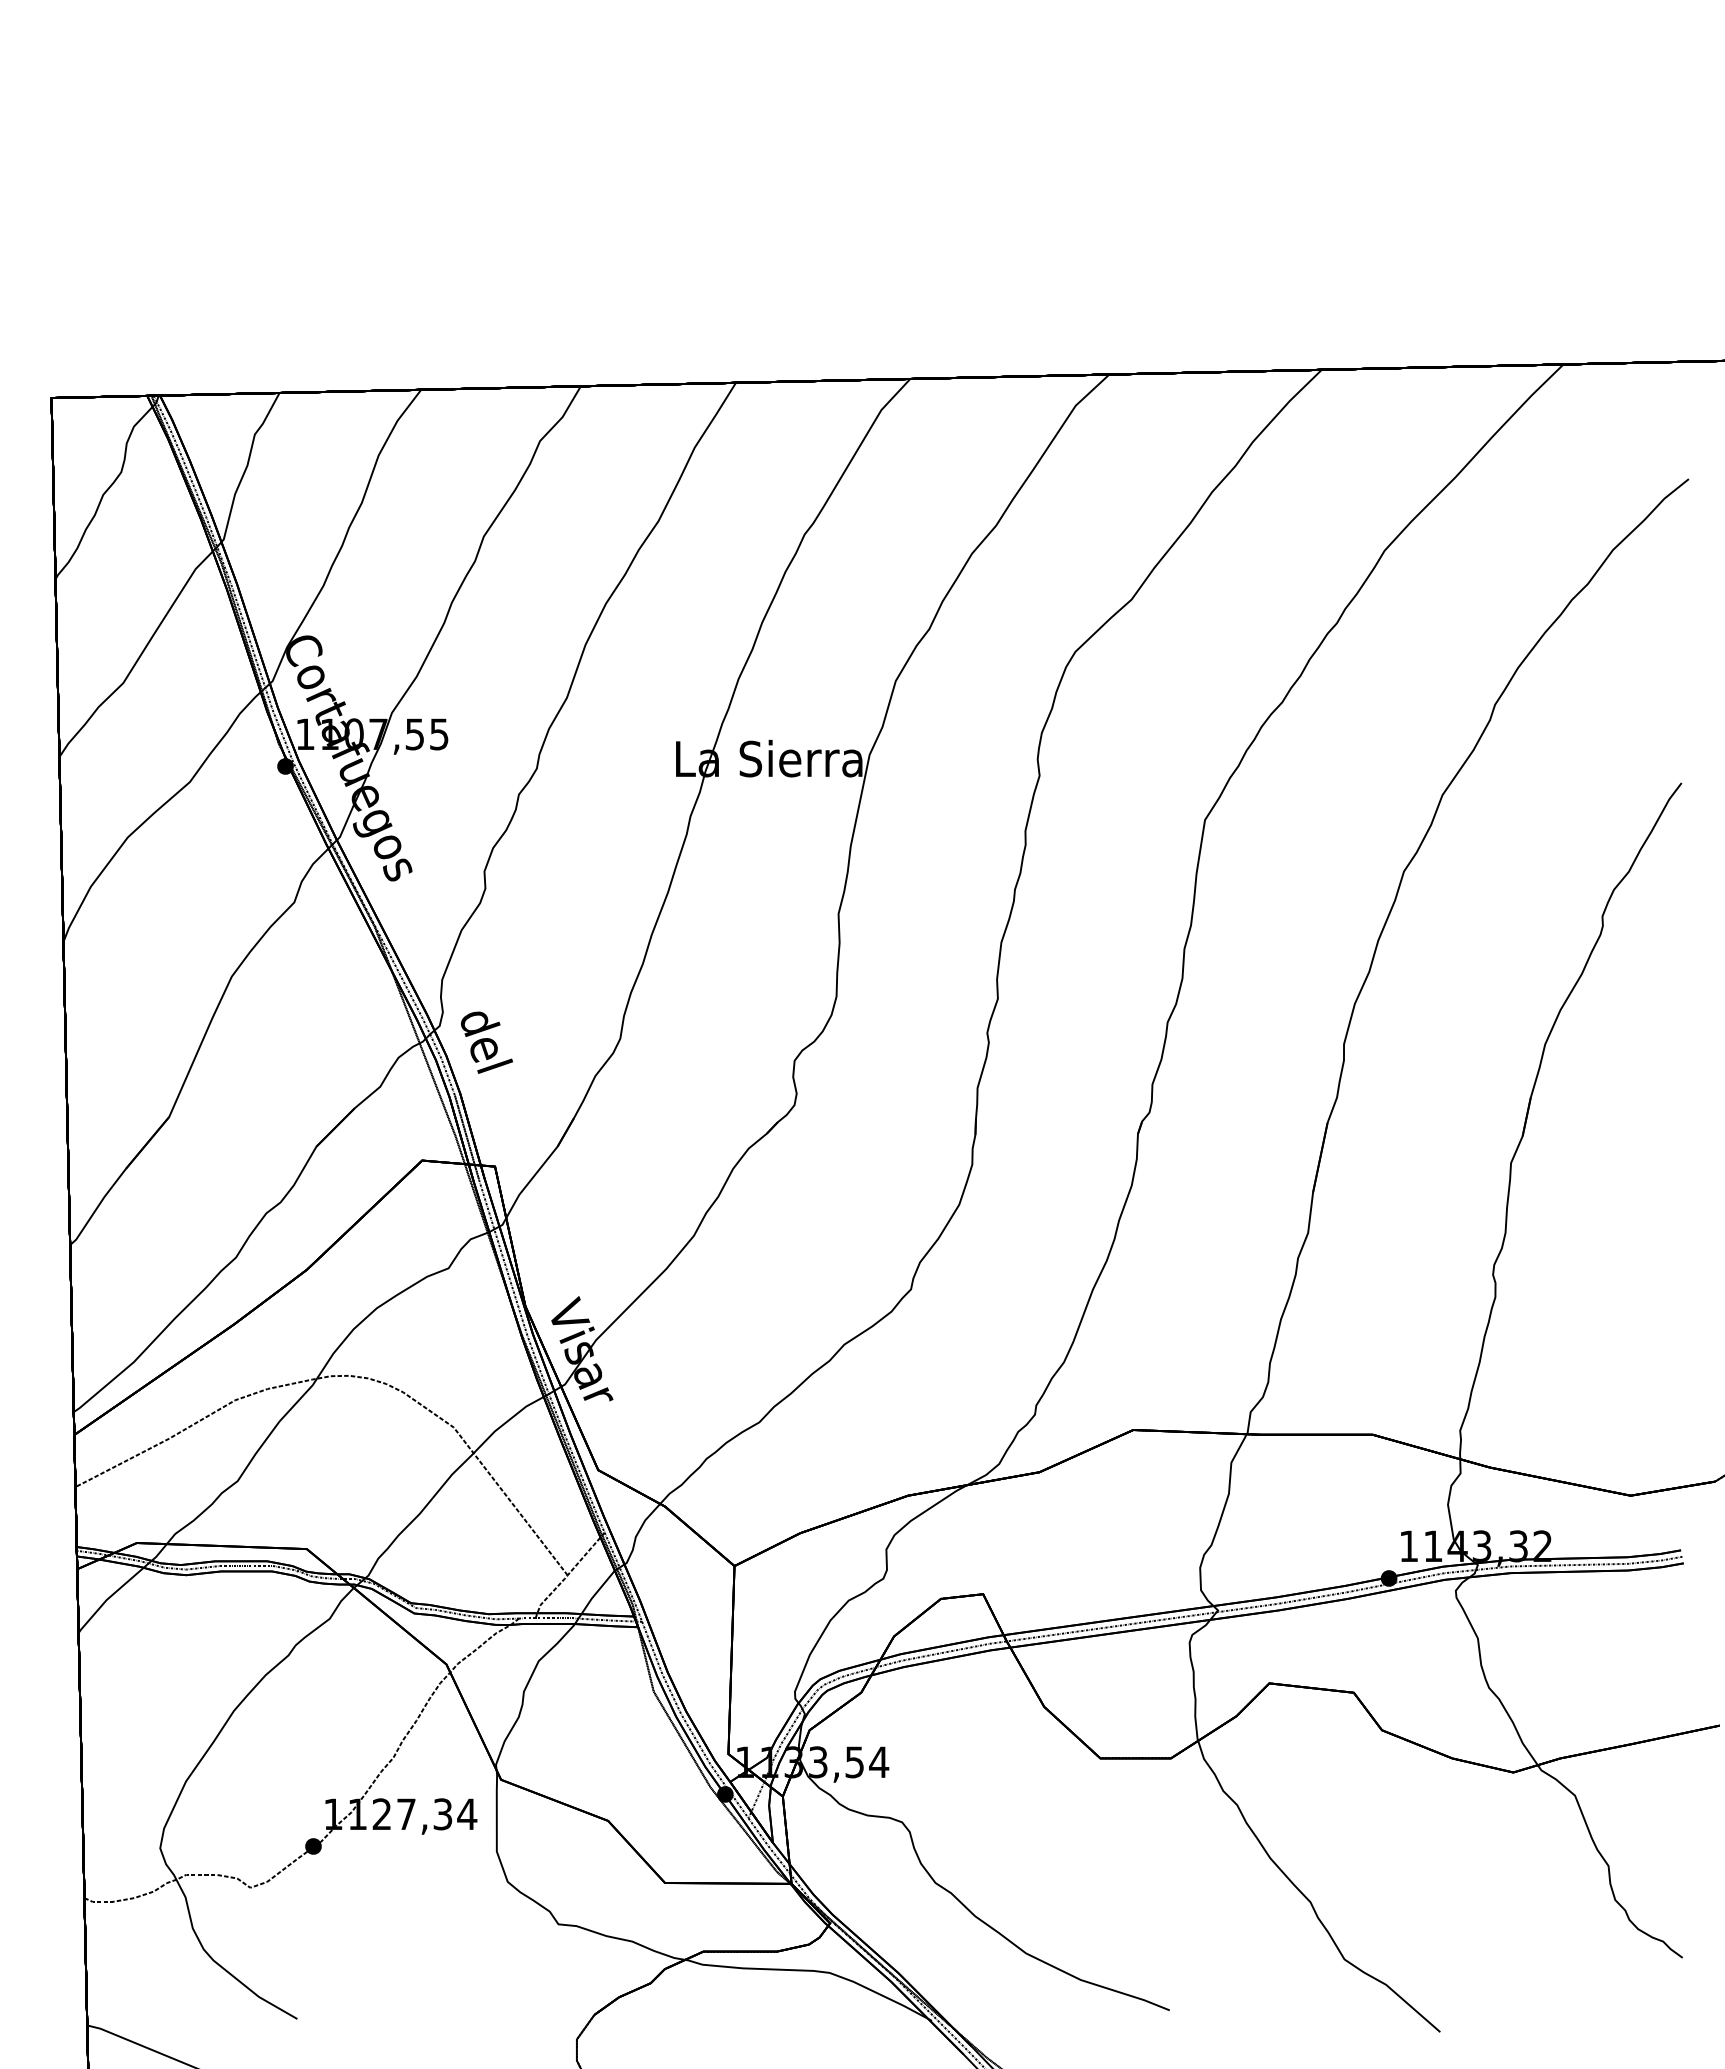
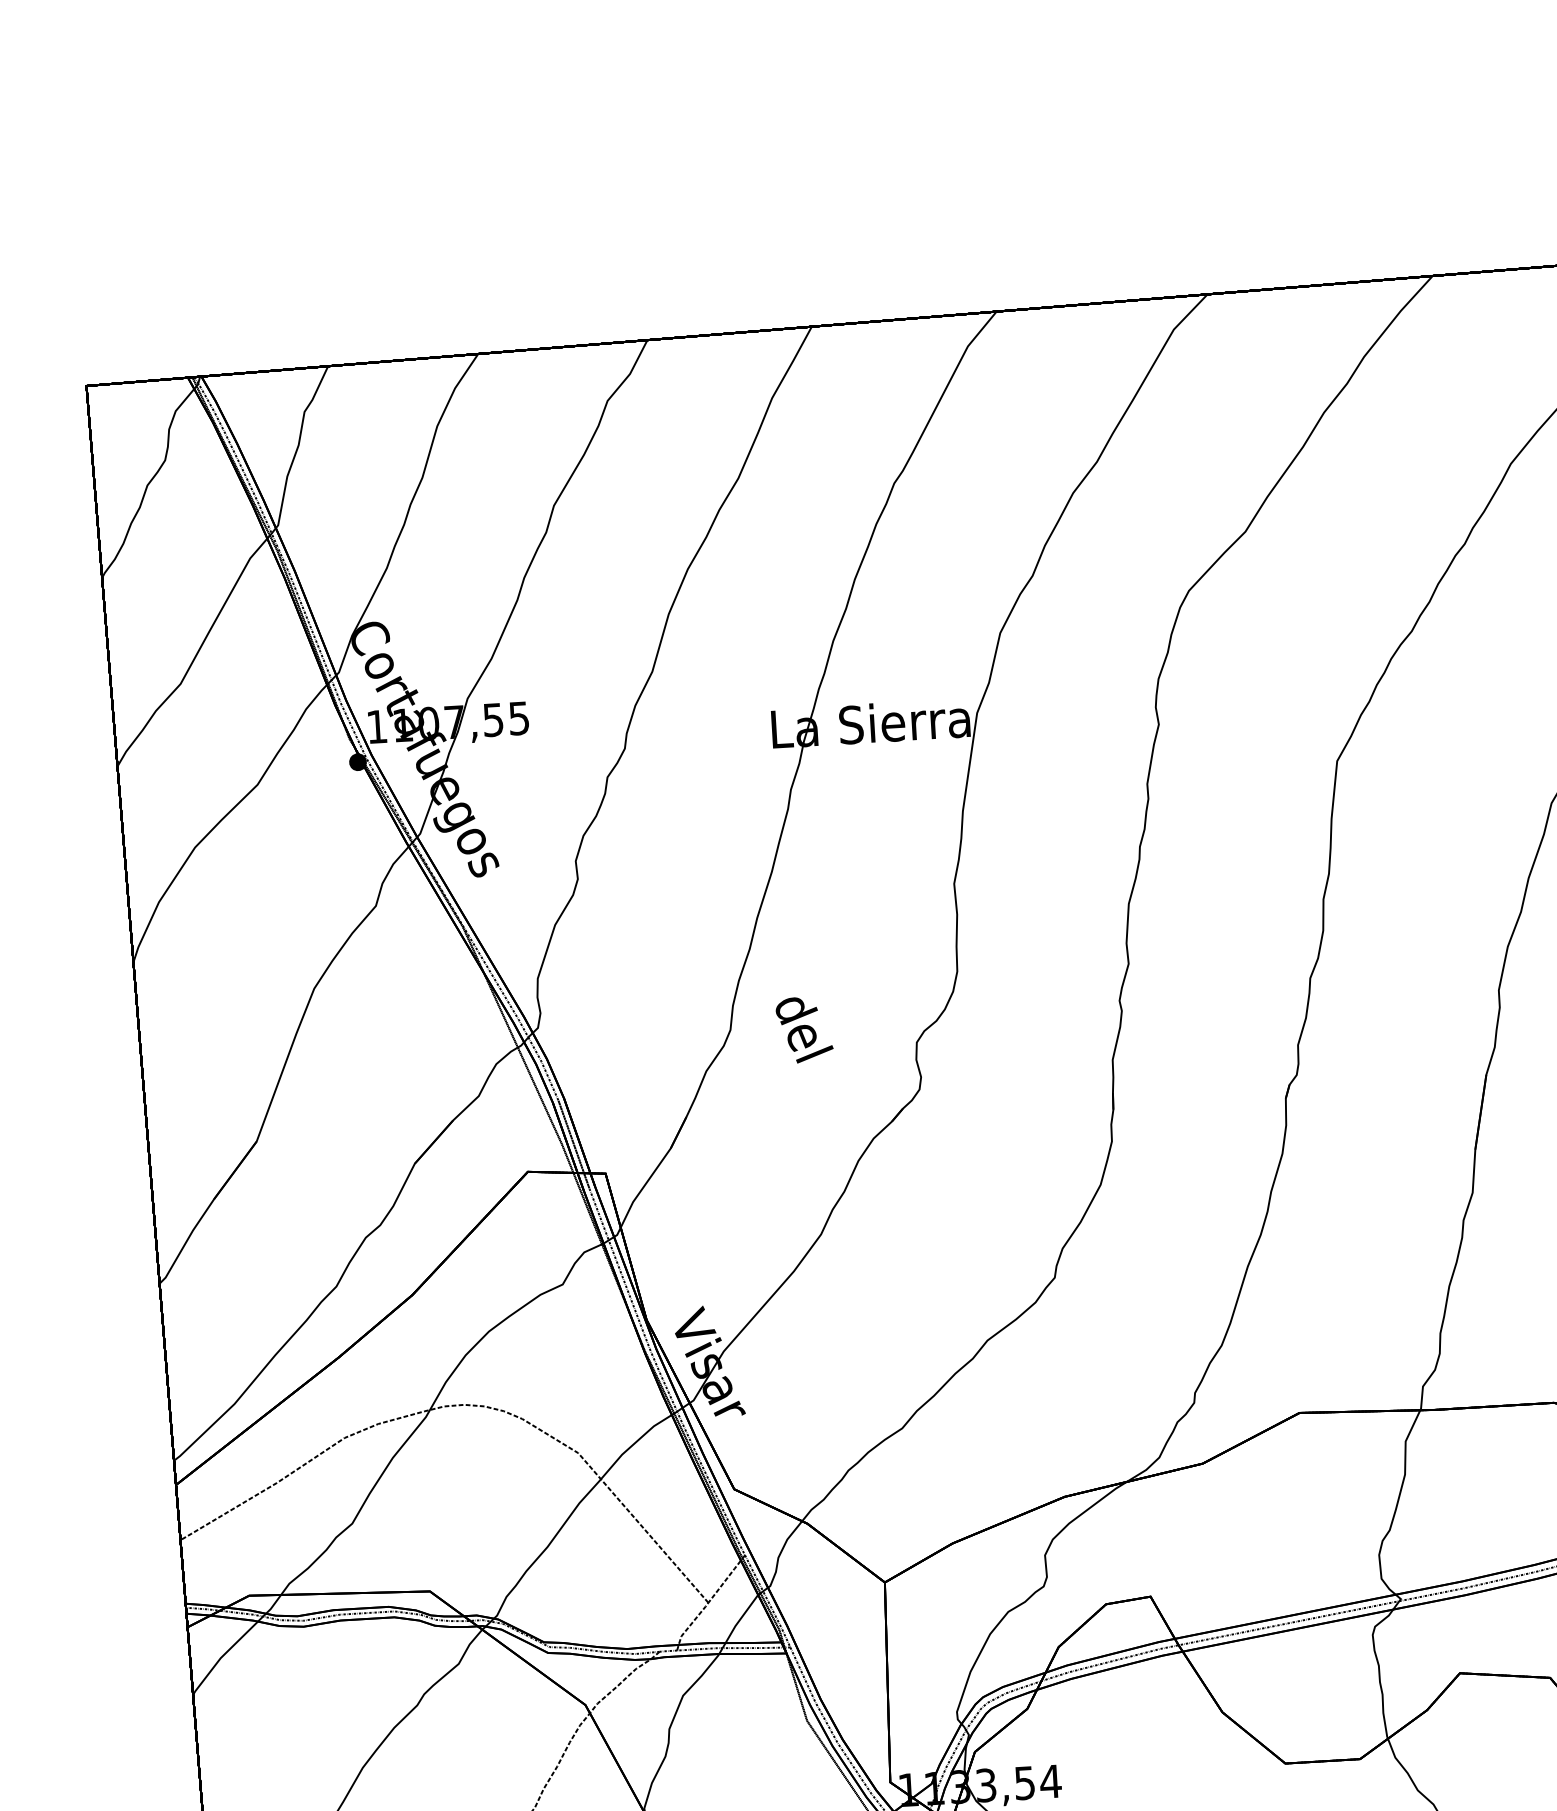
text: (486, 1042) -> (804, 1029), moved

